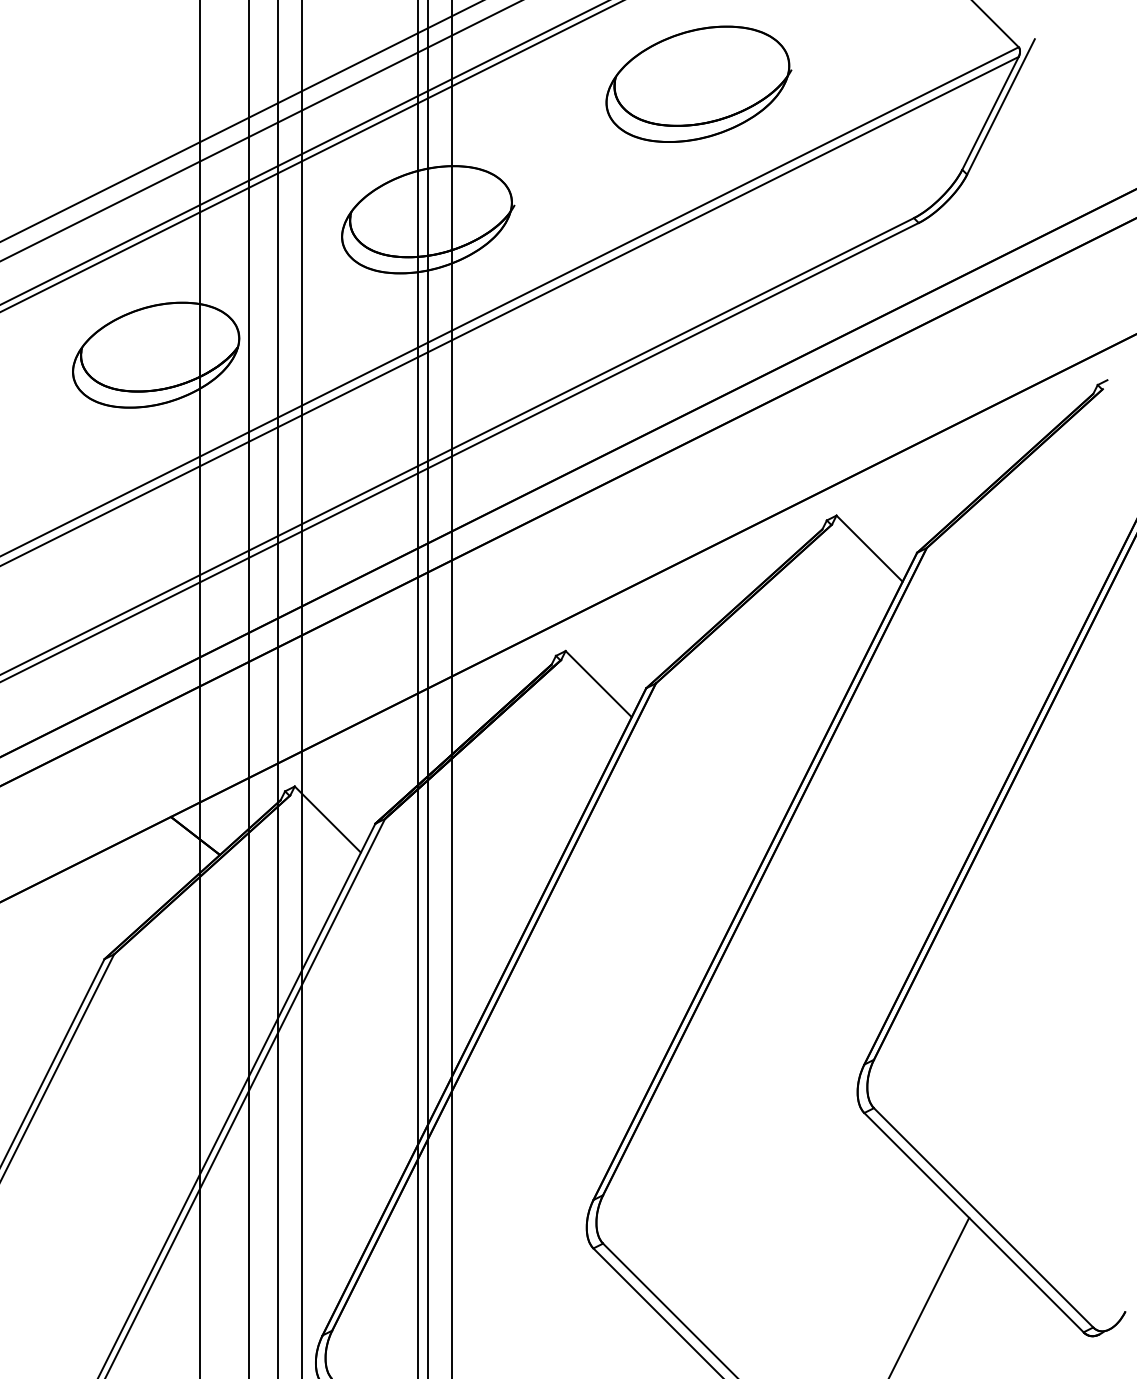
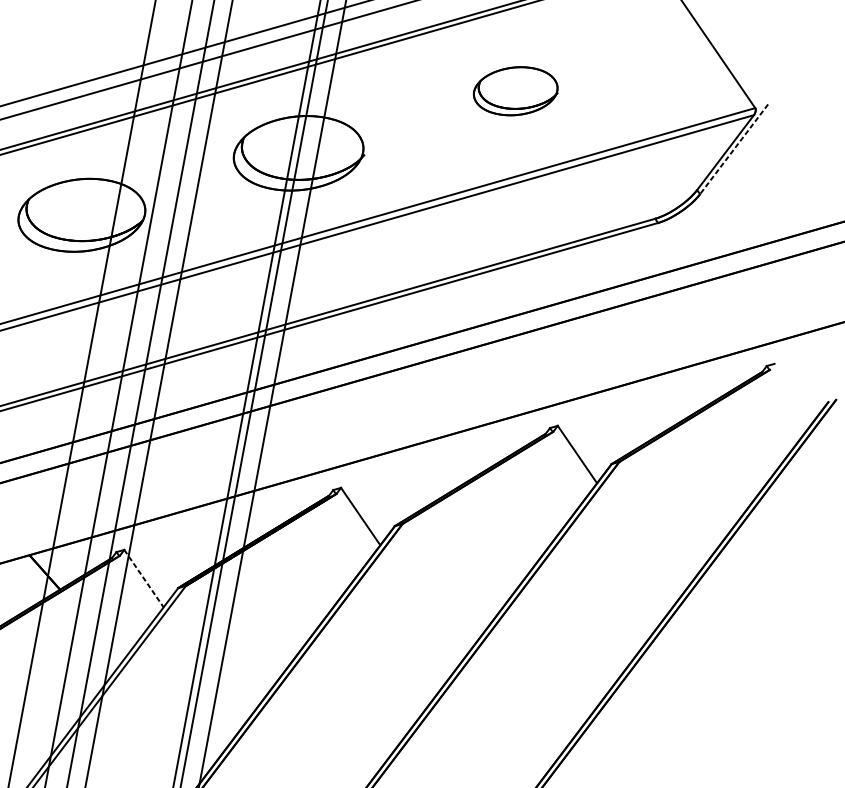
part: (698, 83) -> (515, 90), size x0.6
line: (1001, 106) -> (734, 149), solid -> dashed
line: (327, 819) -> (143, 578), solid -> dashed

